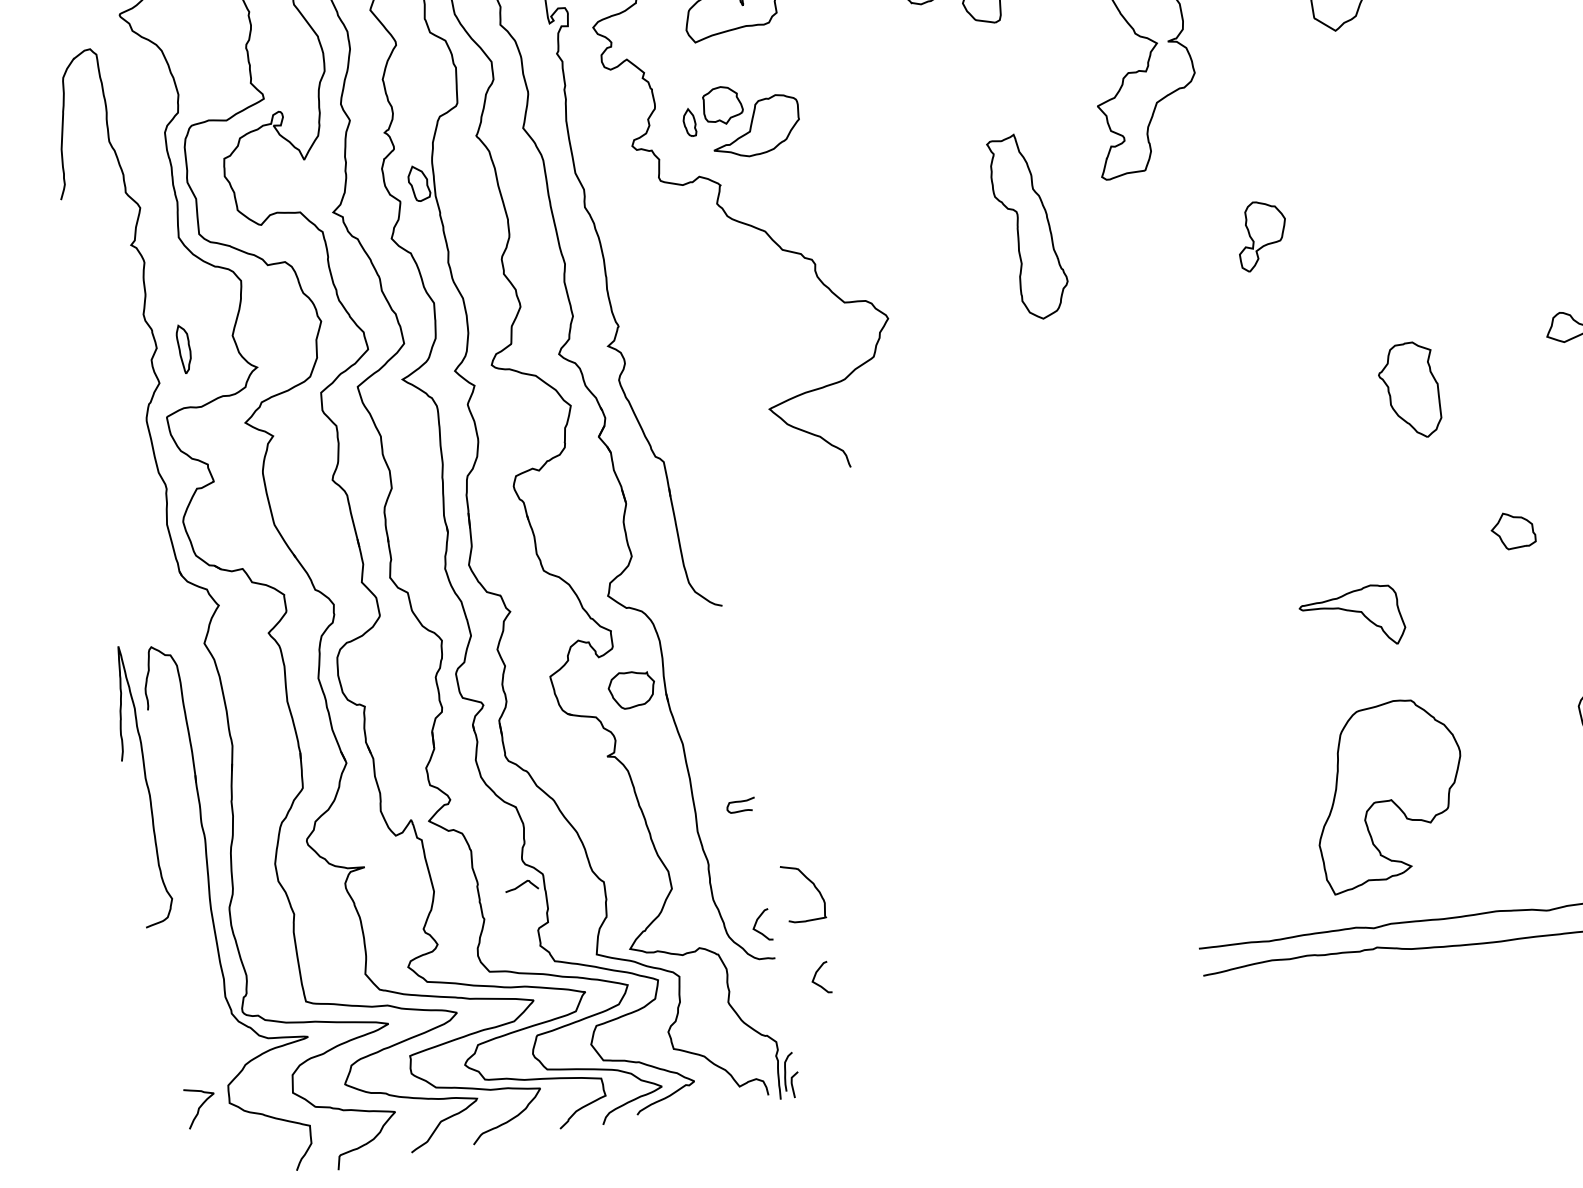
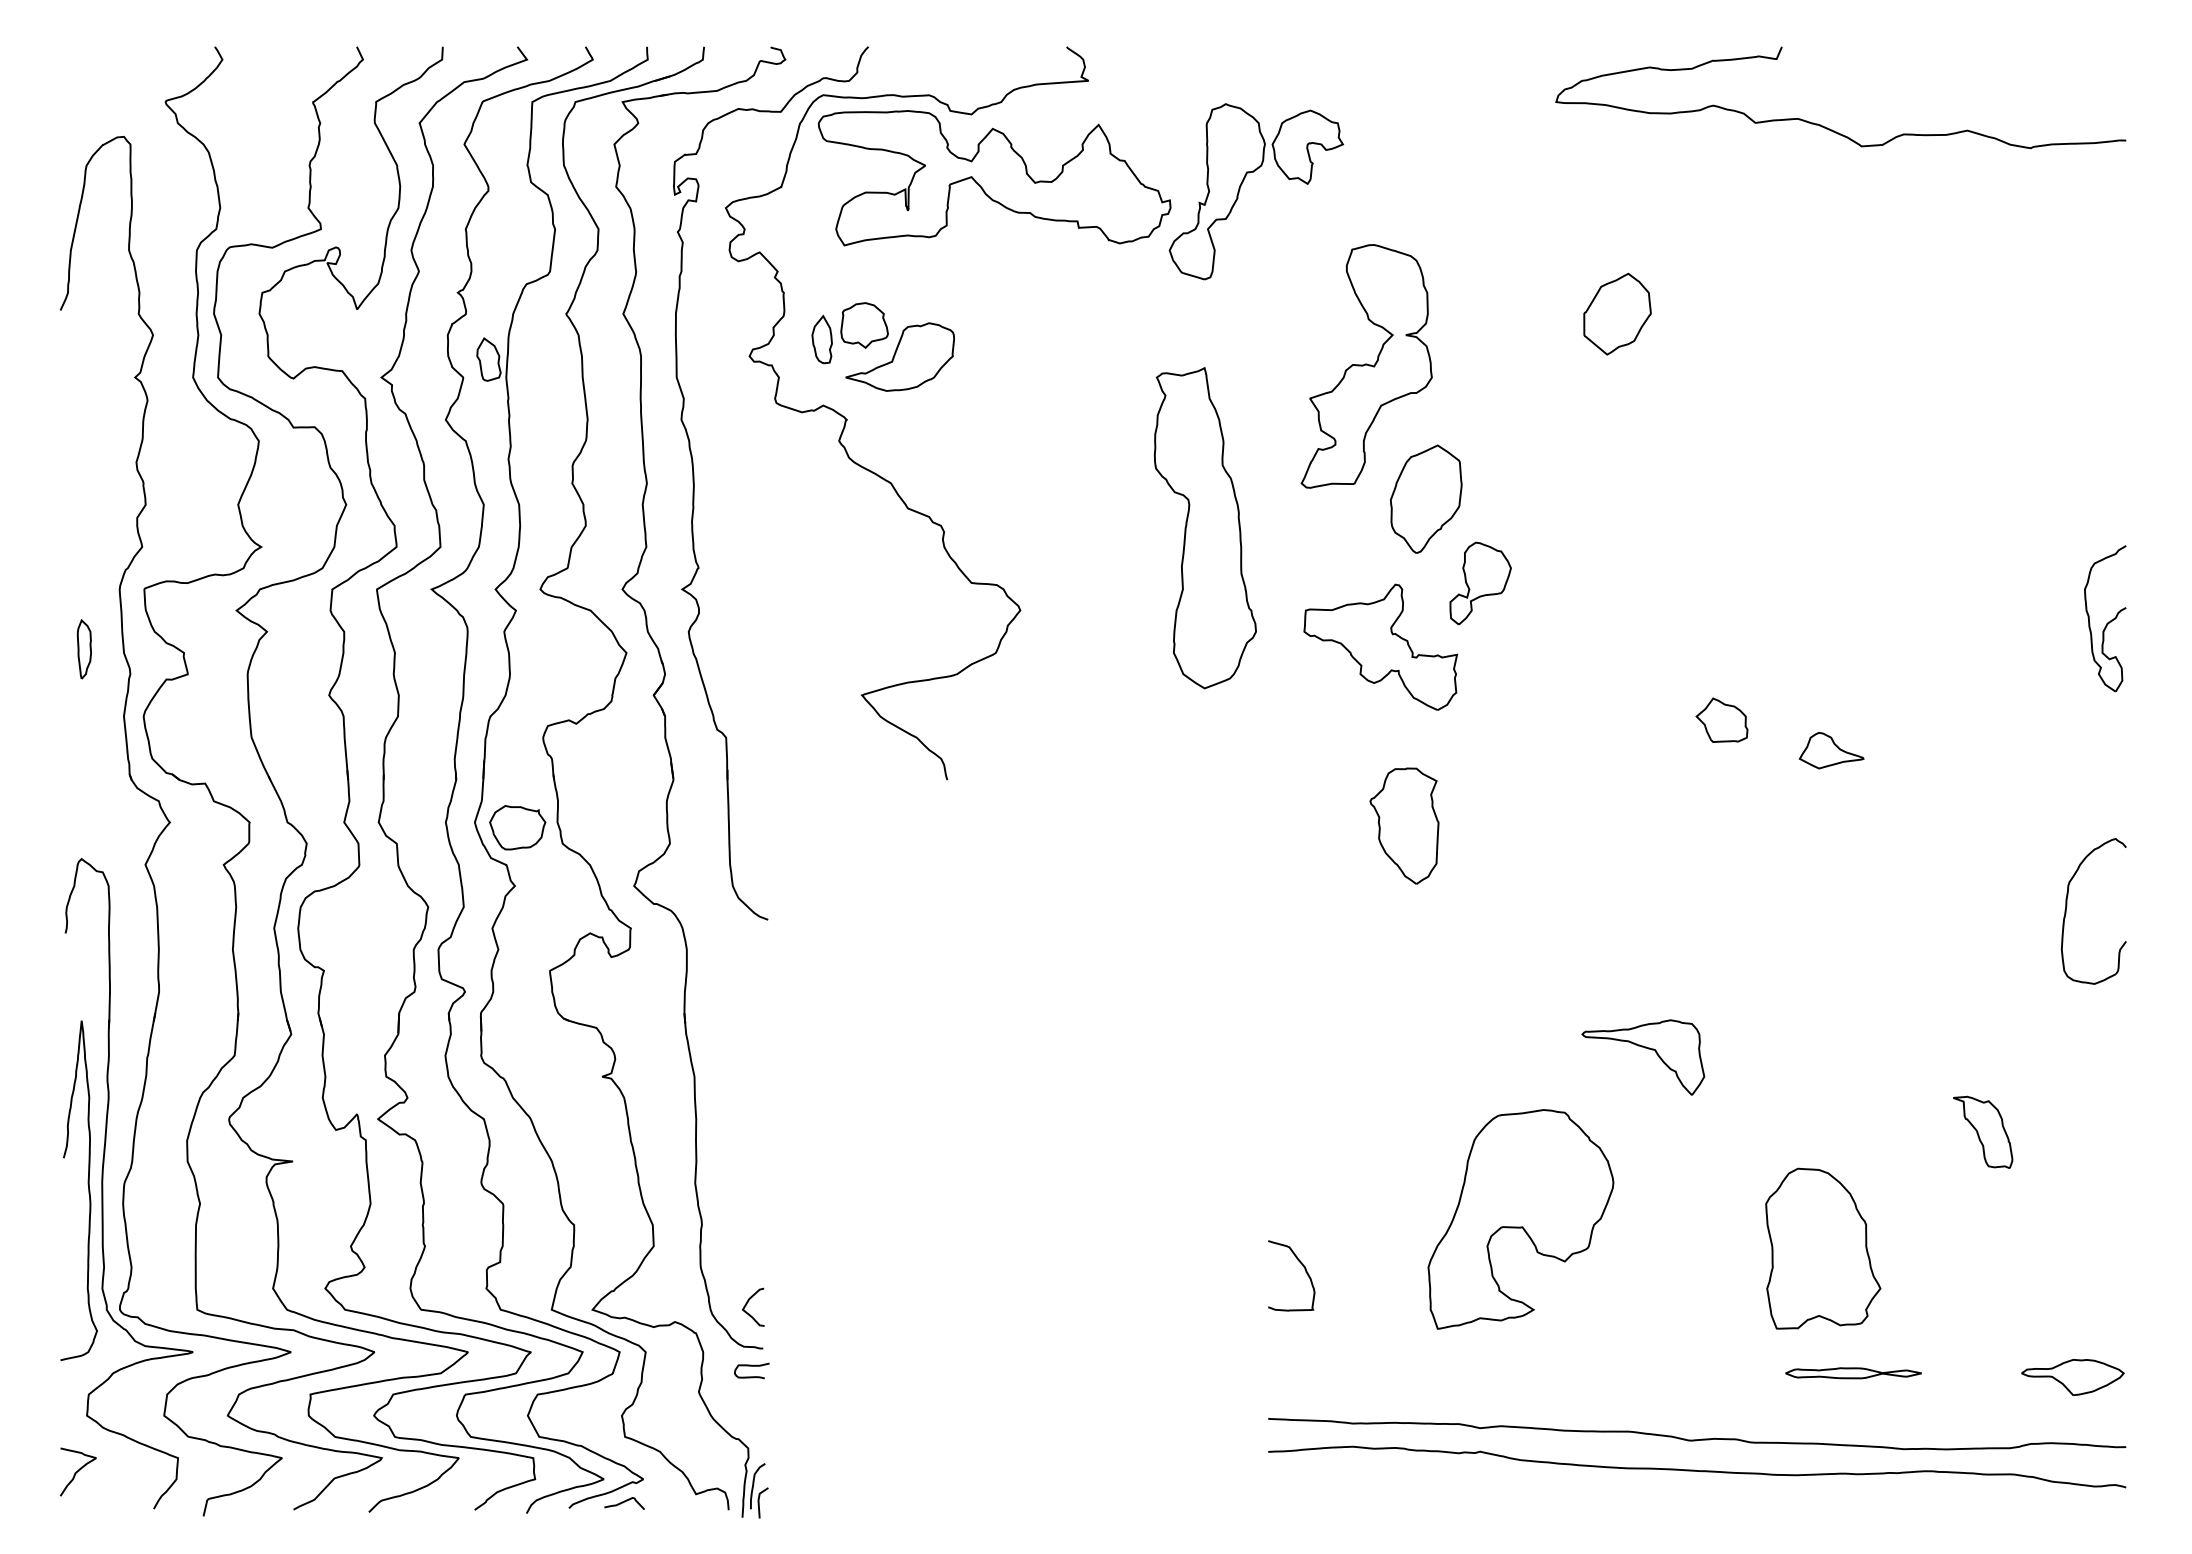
part: (689, 122) -> (821, 339), size x1.43
part: (1205, 172) -> (1425, 498), added
part: (1028, 226) -> (1204, 528), size x1.43
part: (1188, 300) -> (1380, 646), added
part: (183, 349) -> (83, 649), moved
part: (1410, 390) -> (1404, 825), moved
part: (1512, 529) -> (1721, 719), moved
part: (1353, 611) -> (1645, 1048), moved
part: (631, 689) -> (517, 827), moved
curve: (146, 784) -> (88, 1190), moved
part: (1388, 793) -> (1520, 1219), moved
curve: (740, 802) -> (751, 1366), moved
curve: (811, 883) -> (1302, 1266), moved
curve: (521, 885) -> (624, 1502), moved
curve: (815, 976) -> (807, 1378), removed
curve: (201, 1106) -> (78, 1471), moved

